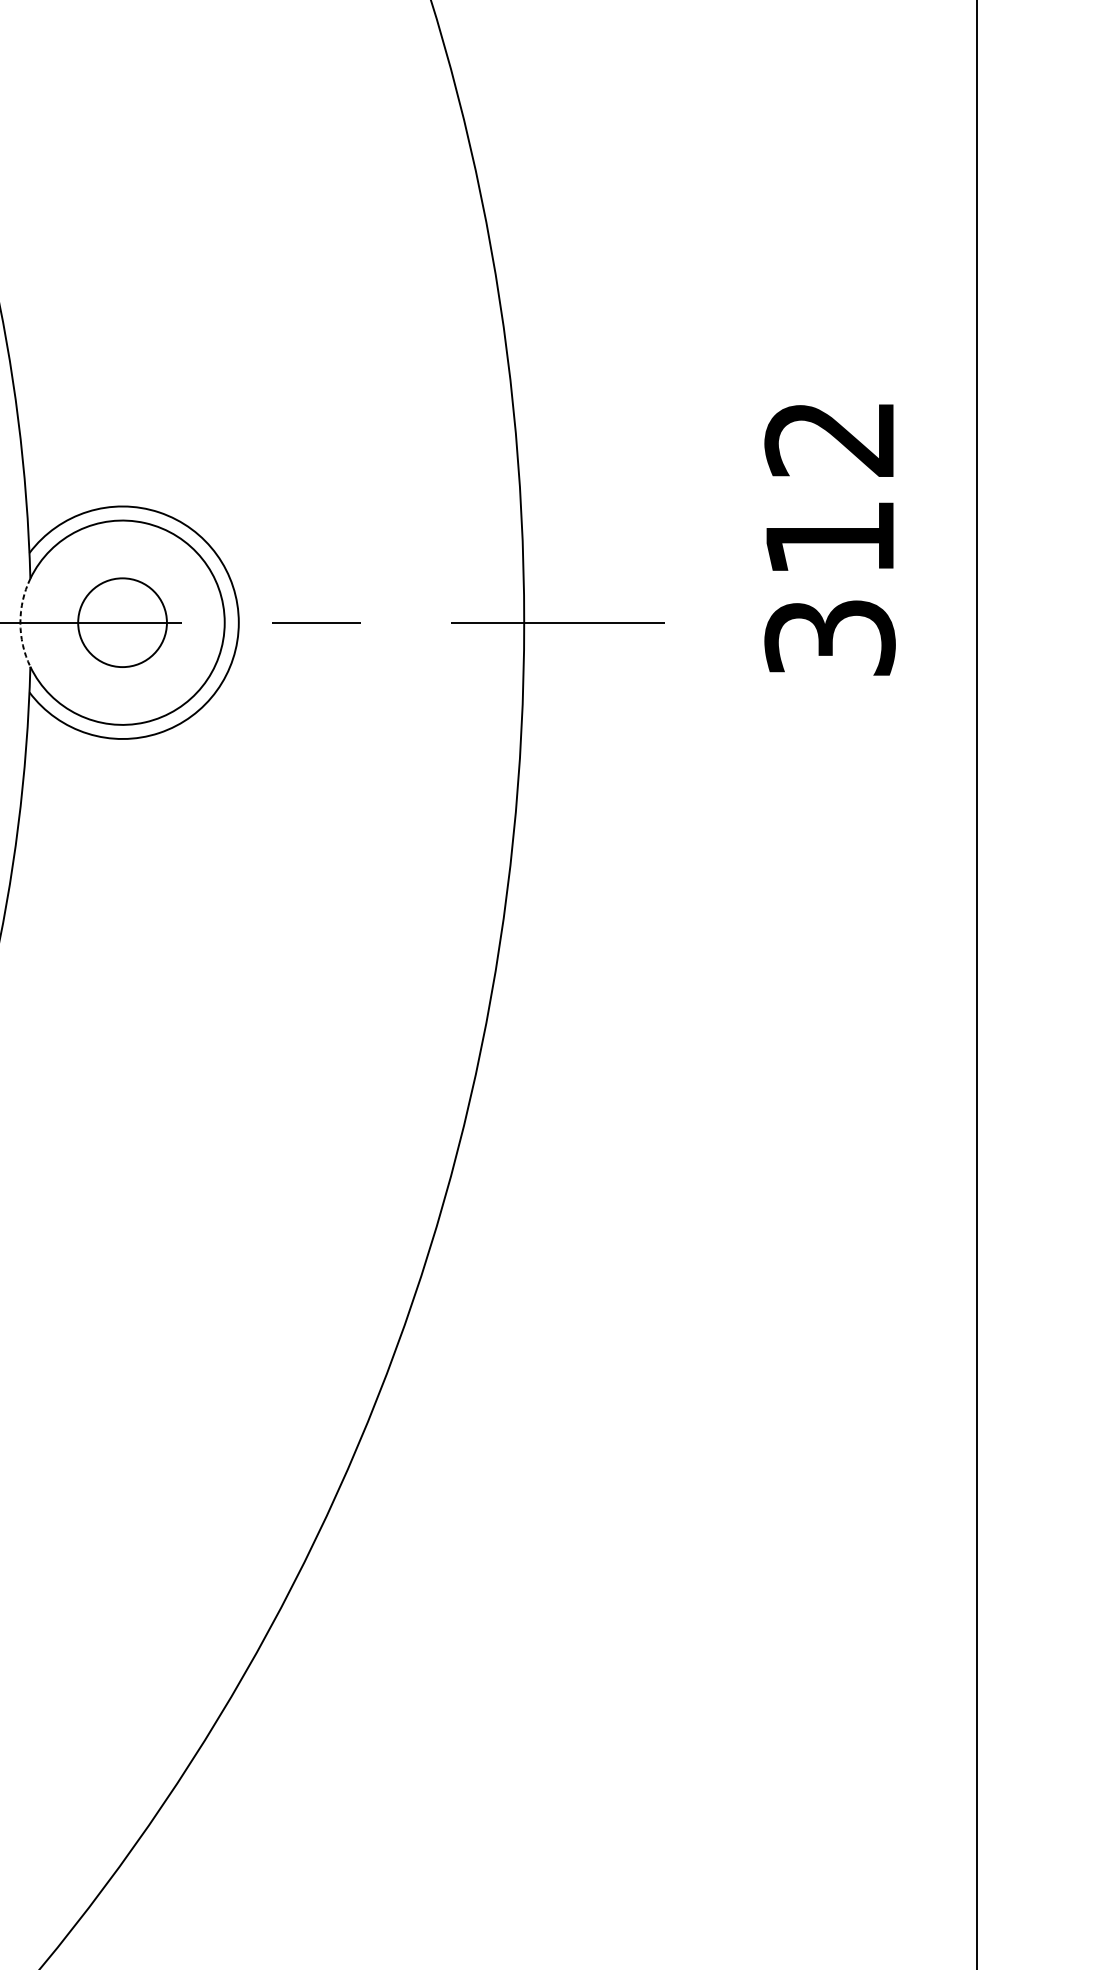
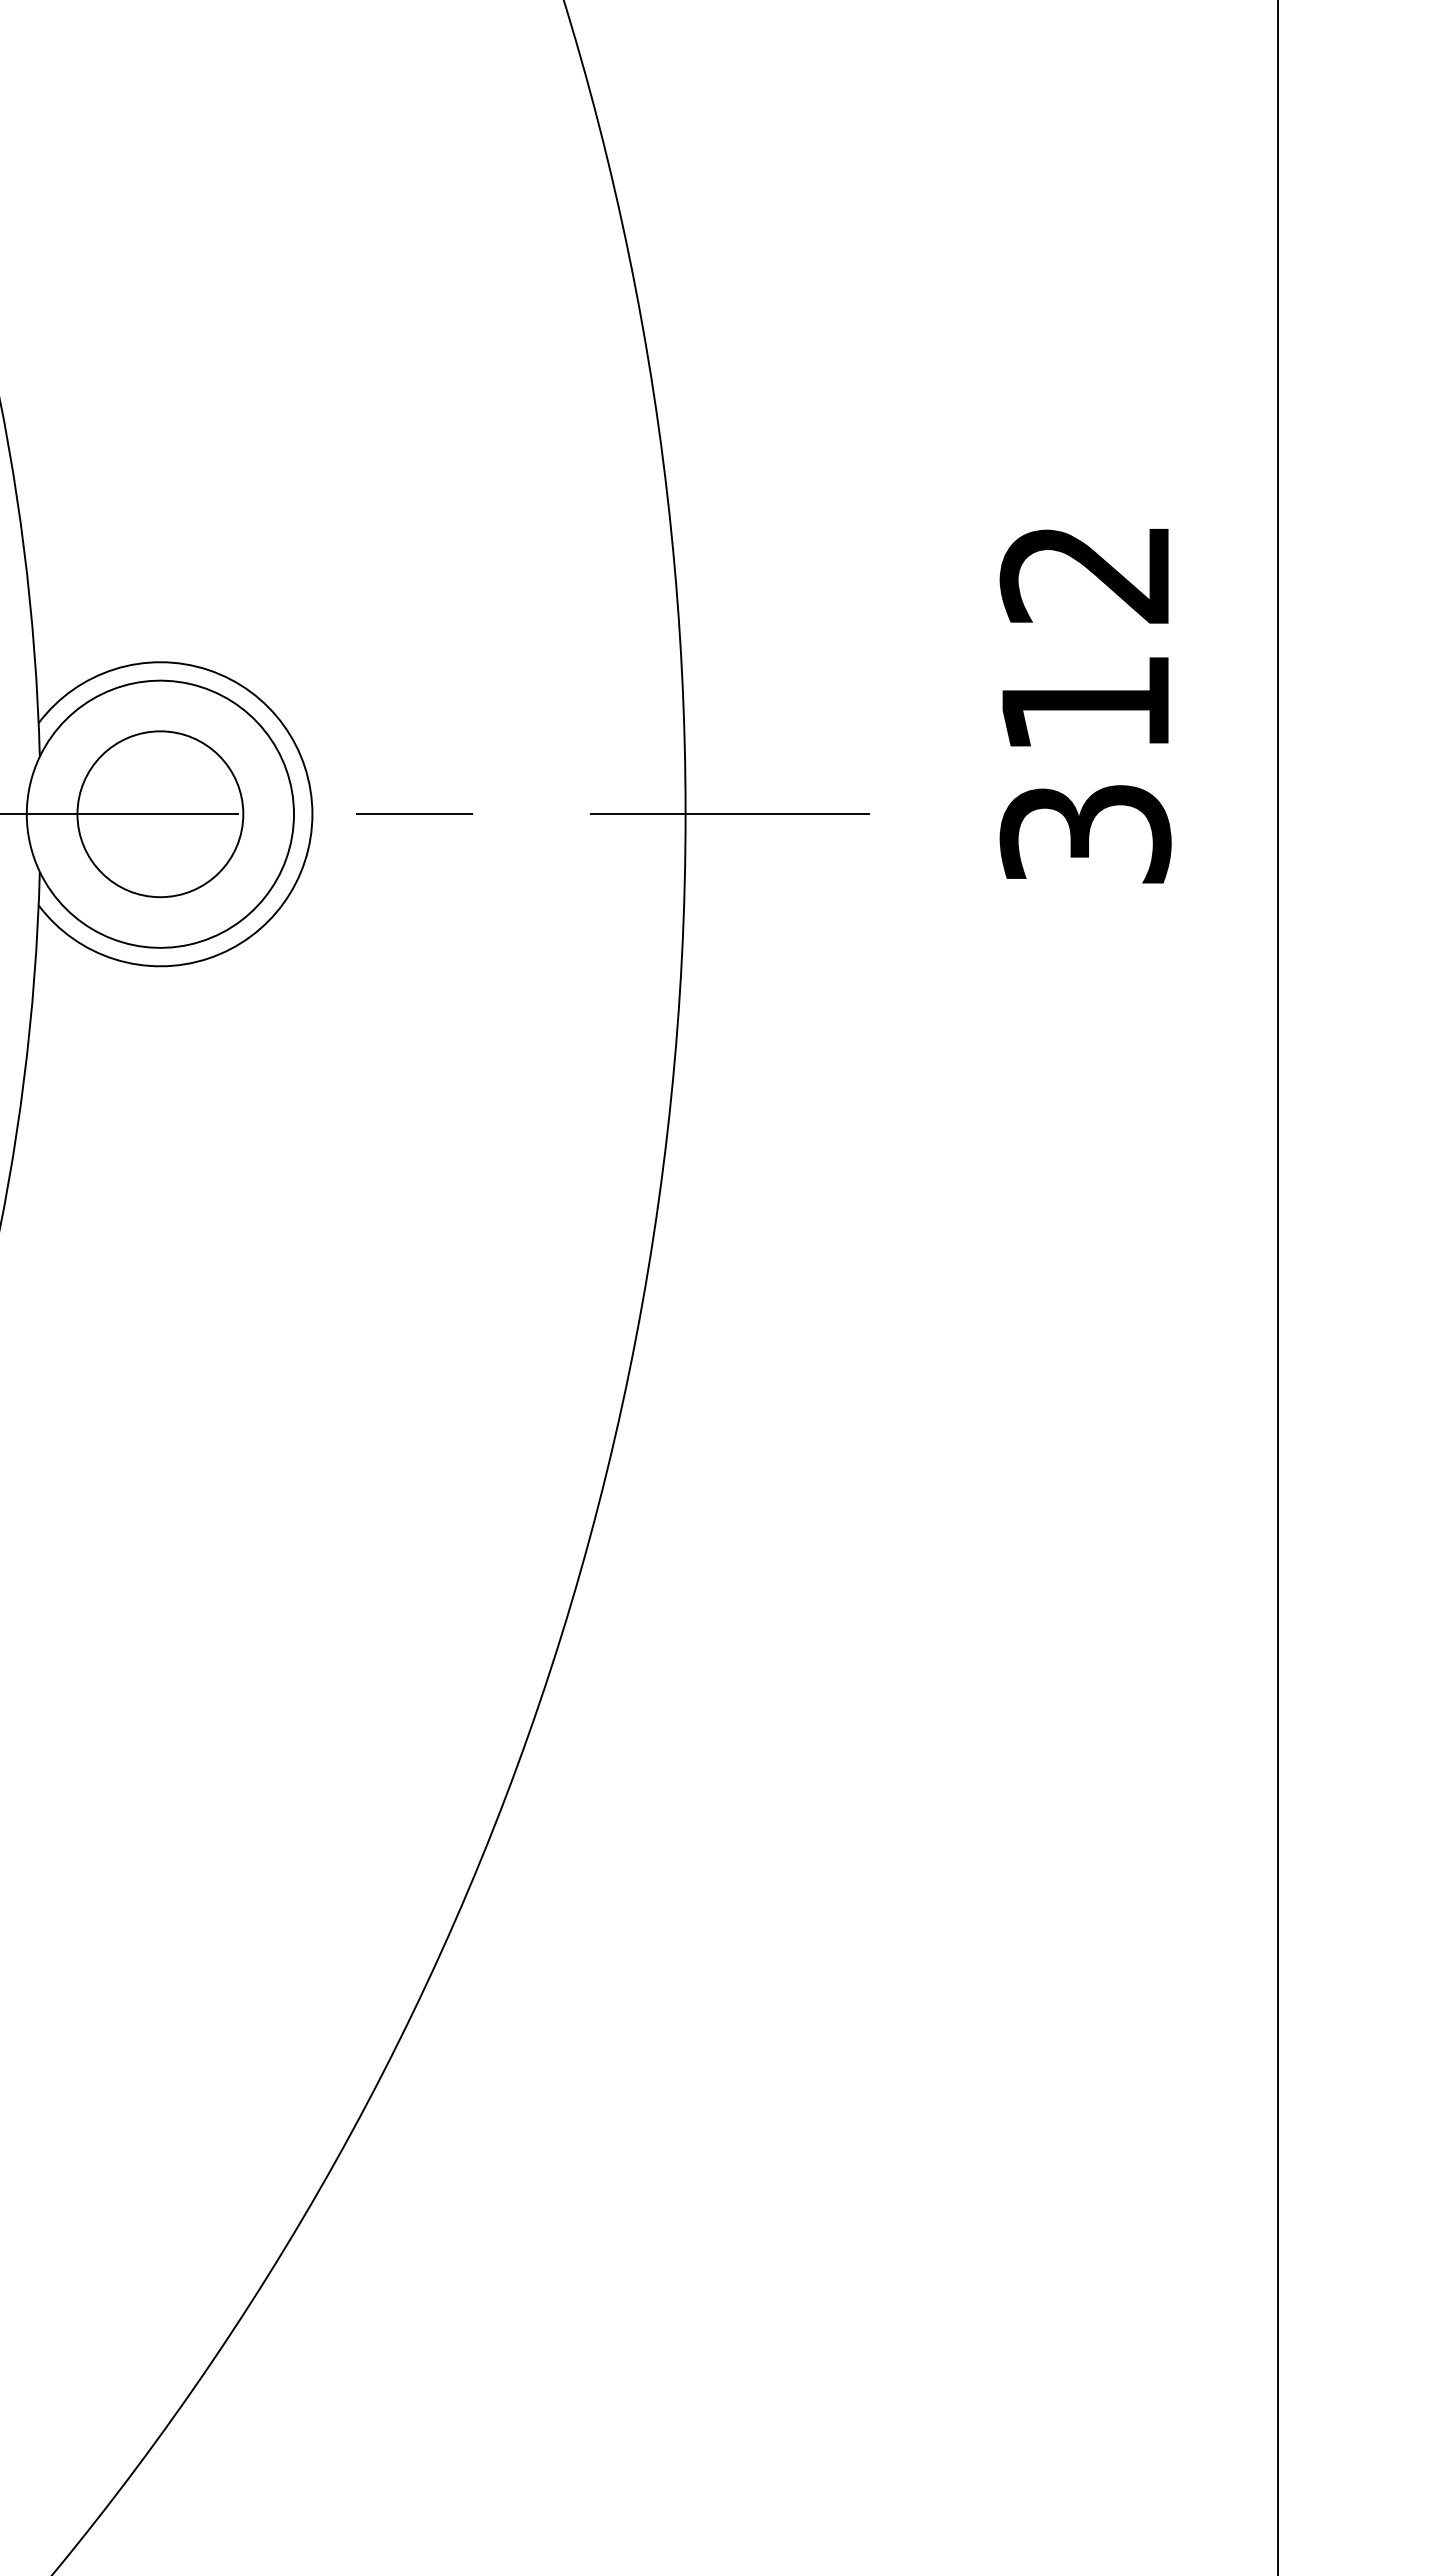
arc: (20, 622) -> (26, 814), dashed -> solid
circle: (122, 622) -> (160, 814), size x1.43

